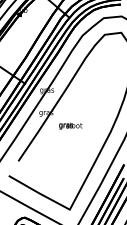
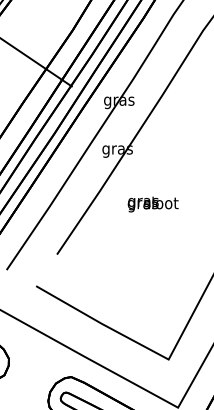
text: (70, 125) -> (152, 202), moved

